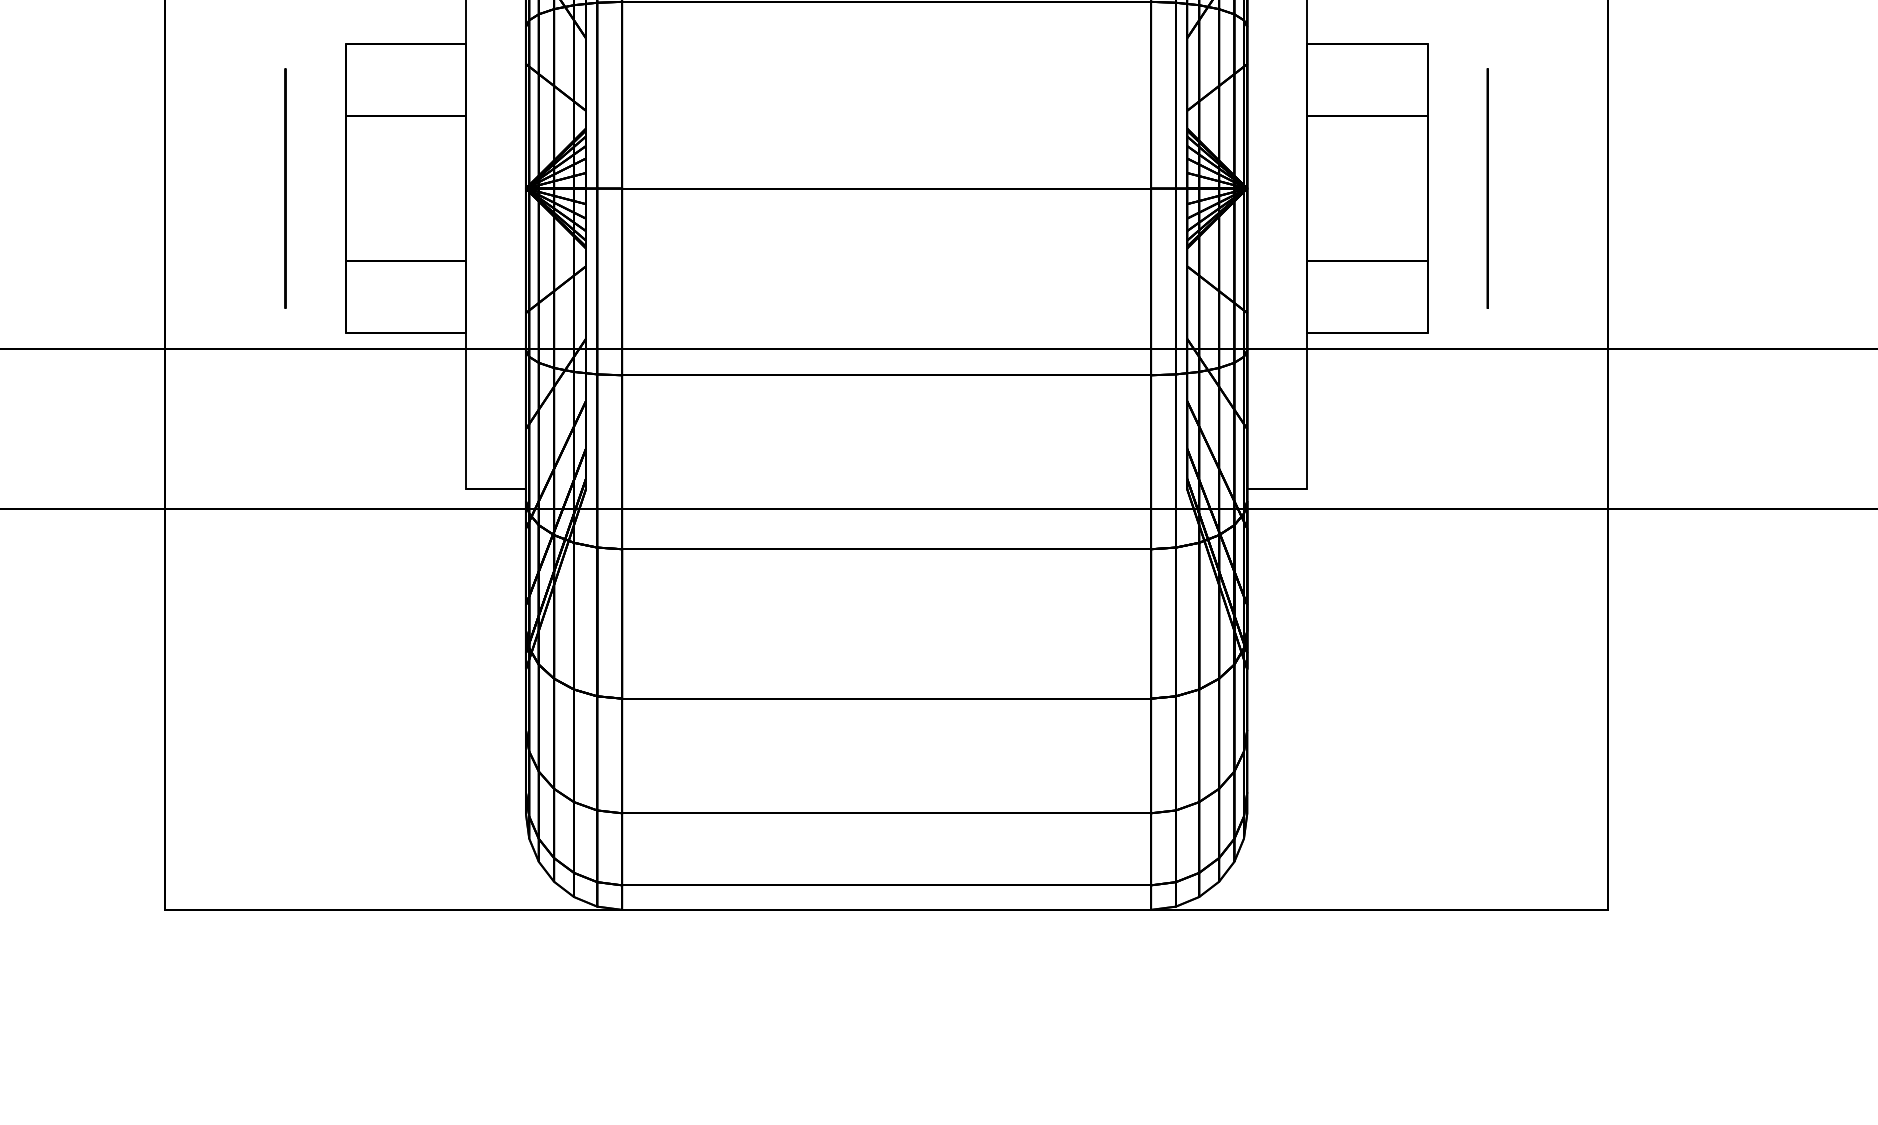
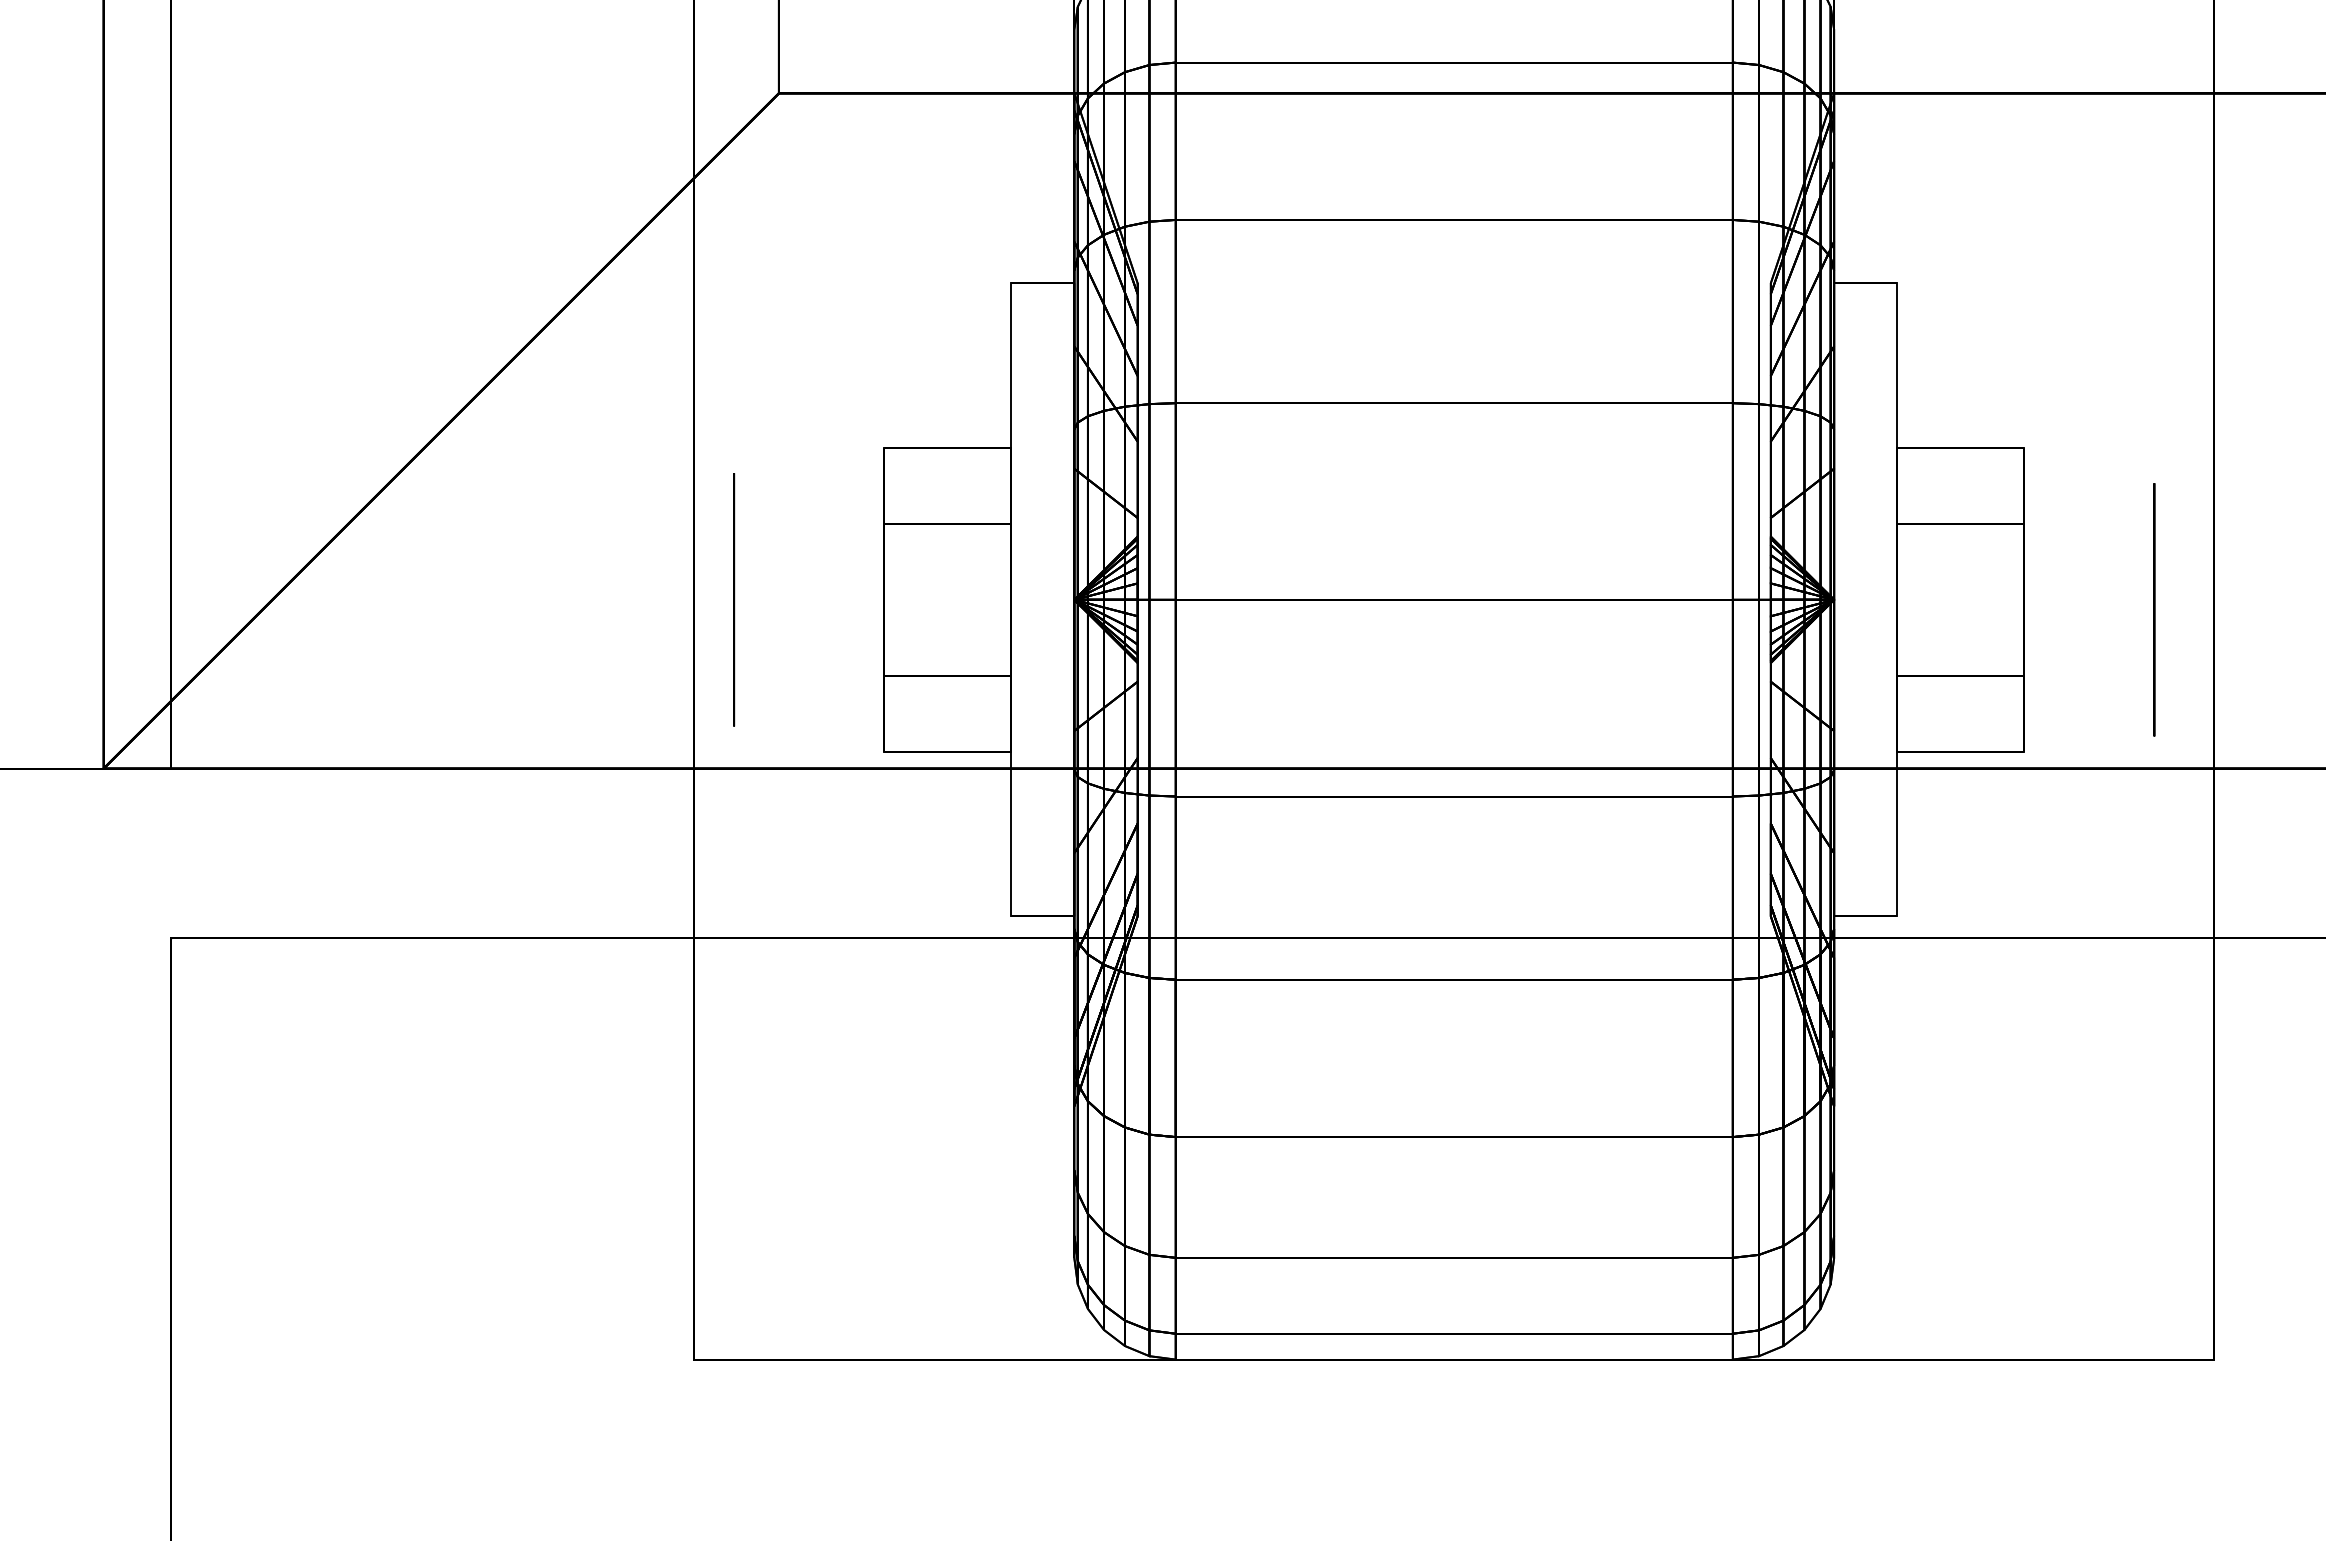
circle: (285, 188) -> (734, 599), moved
circle: (1487, 188) -> (2154, 609), moved

